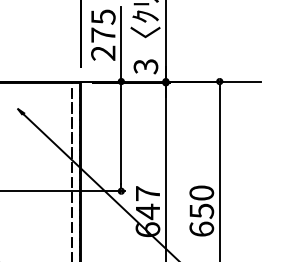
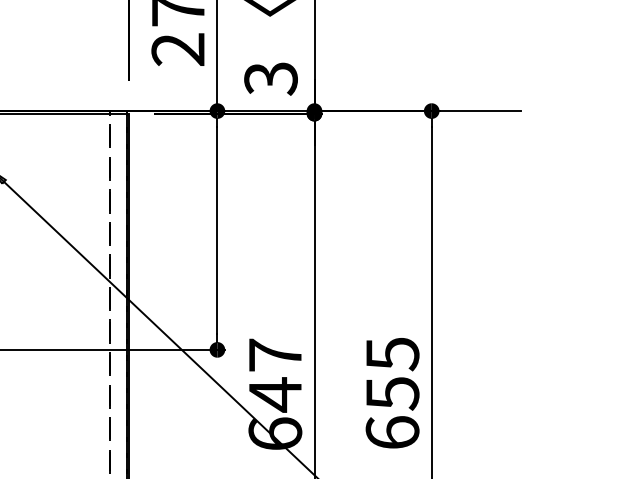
text: (201, 192) -> (391, 352), 650 -> 655

